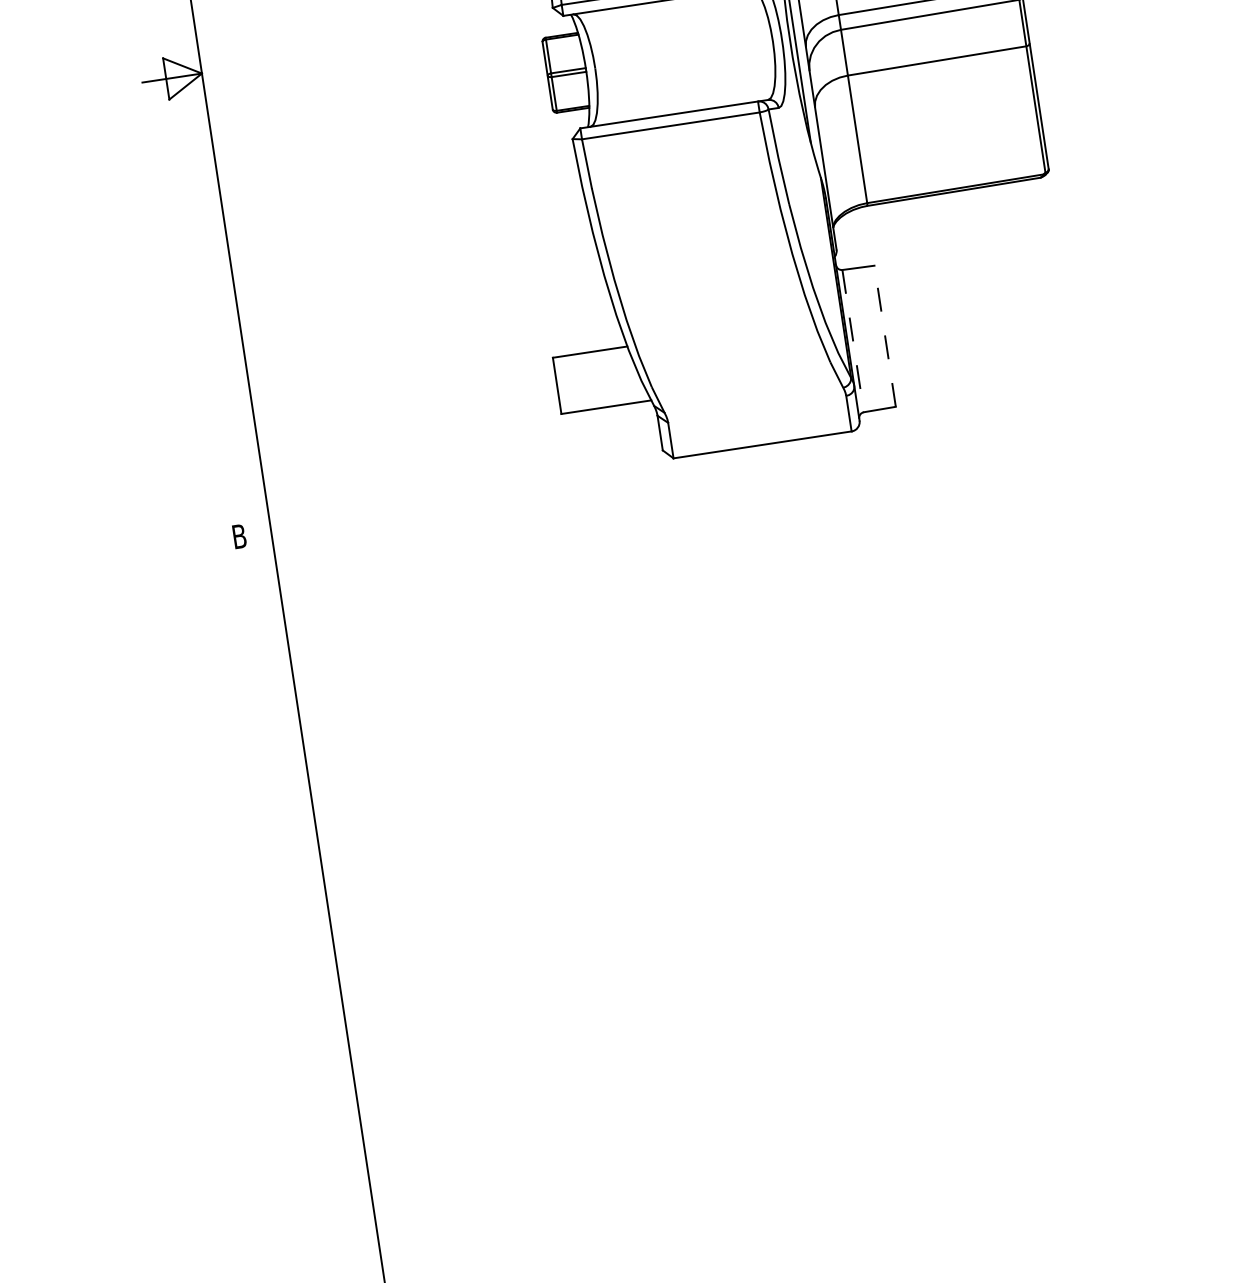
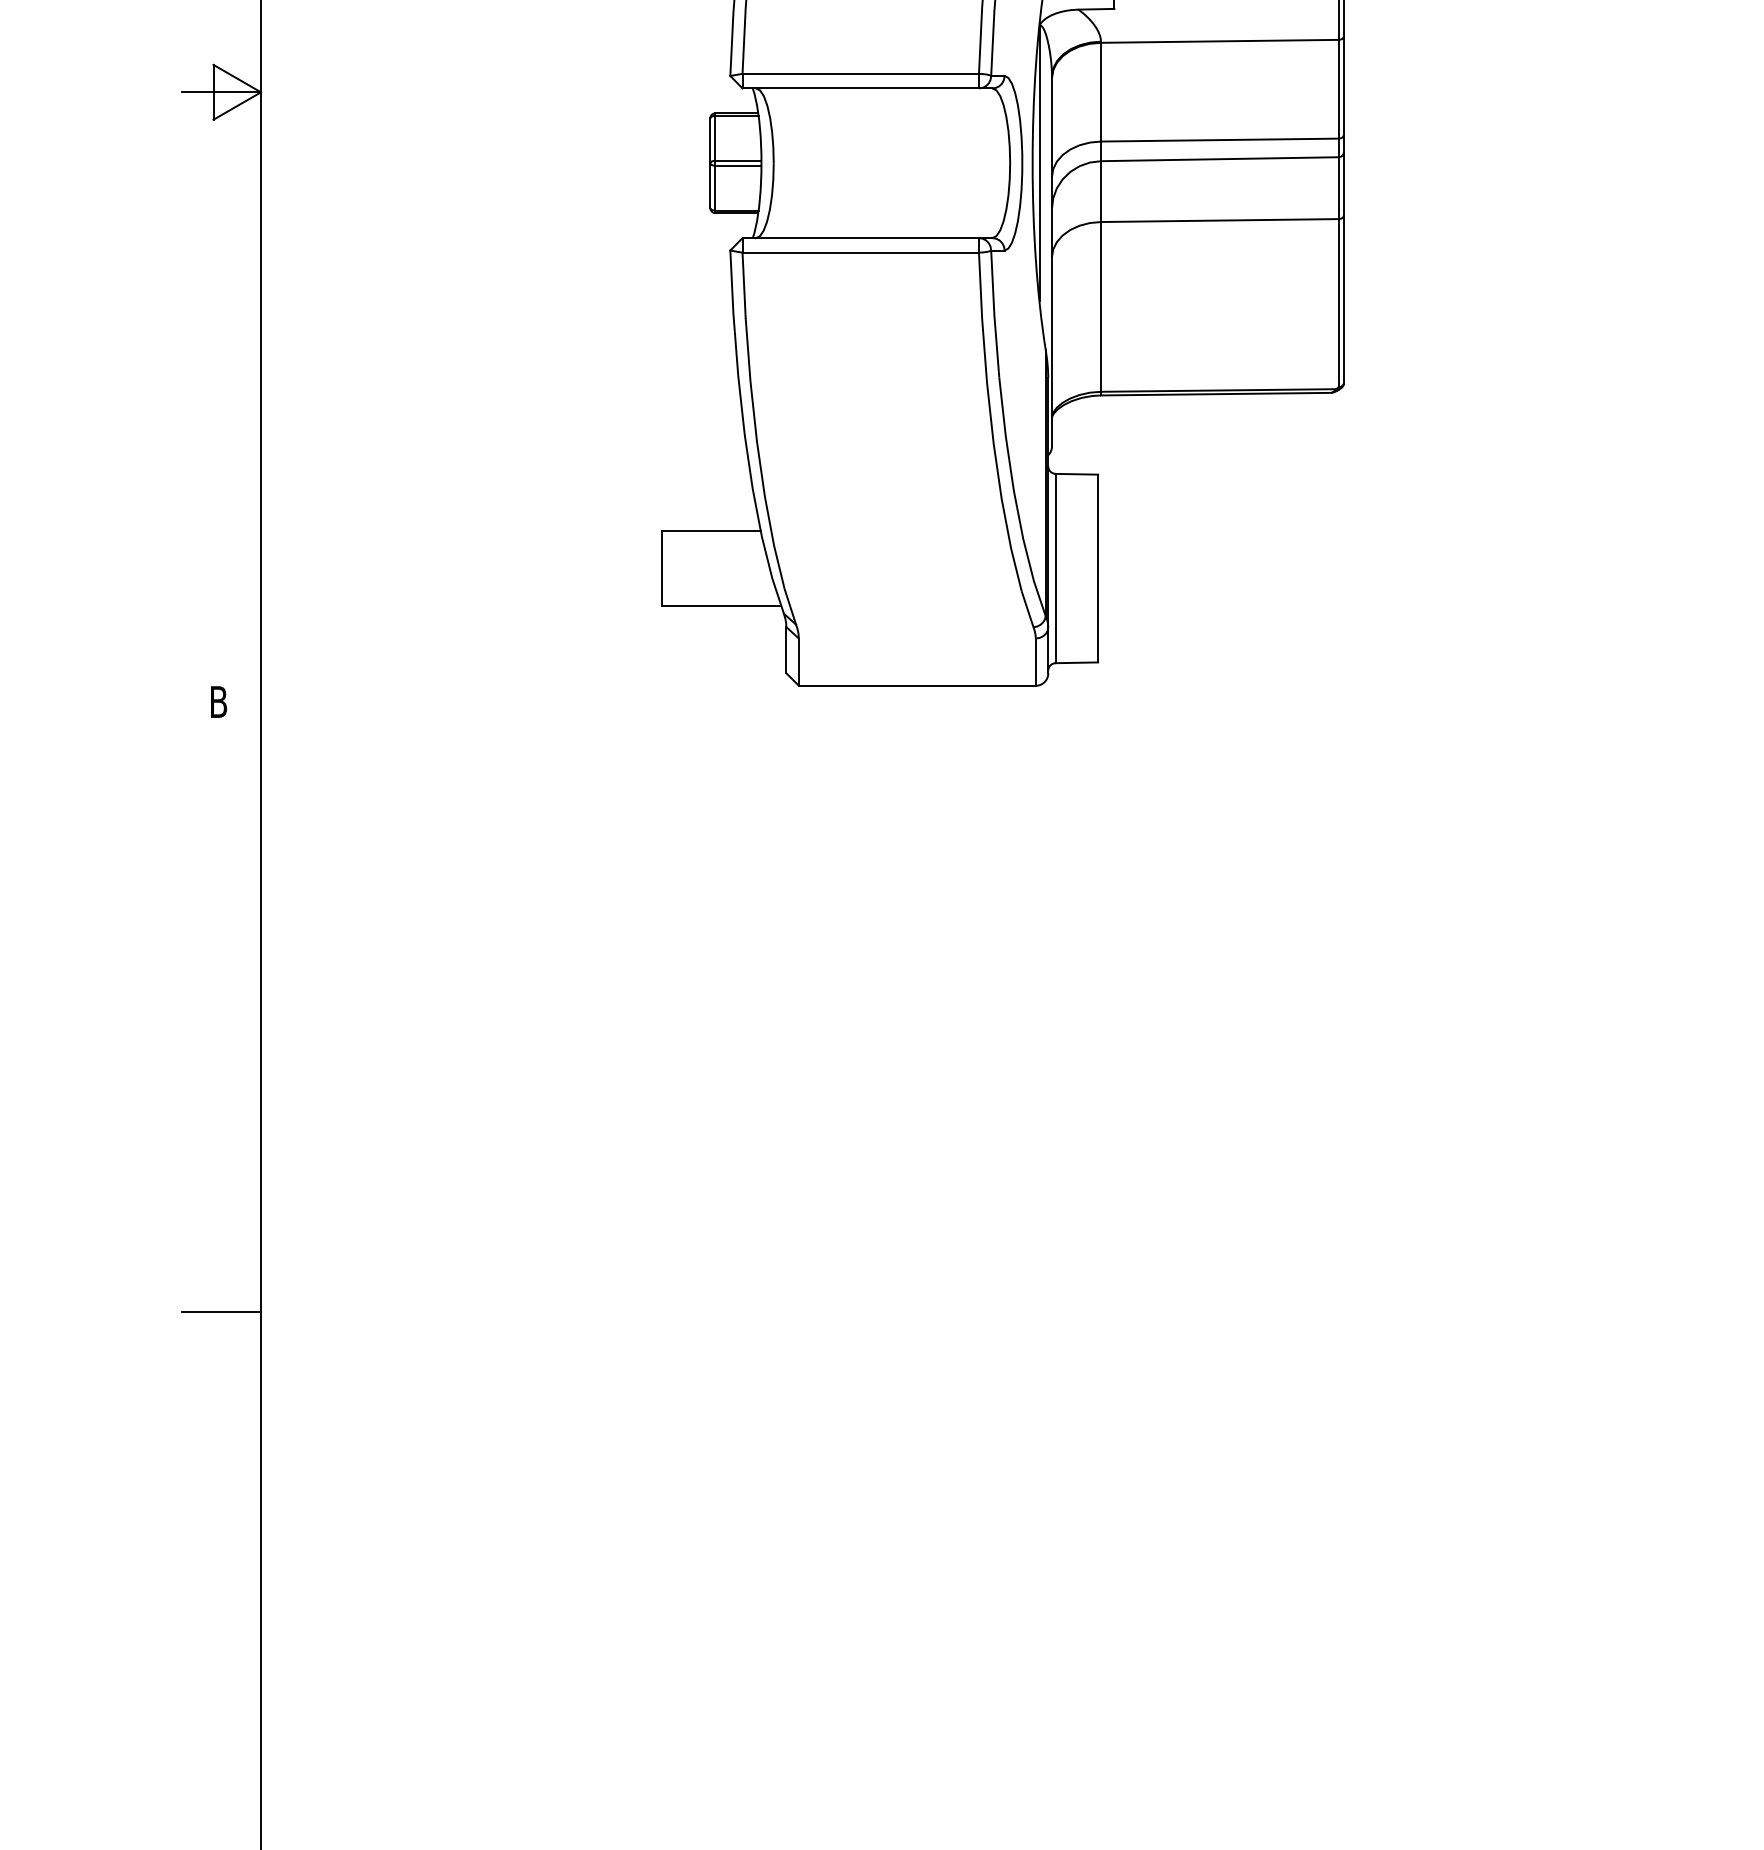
line: (885, 336) -> (1098, 568), dashed -> solid
line: (853, 341) -> (1055, 568), dashed -> solid
line: (310, 994) -> (221, 1311), added

